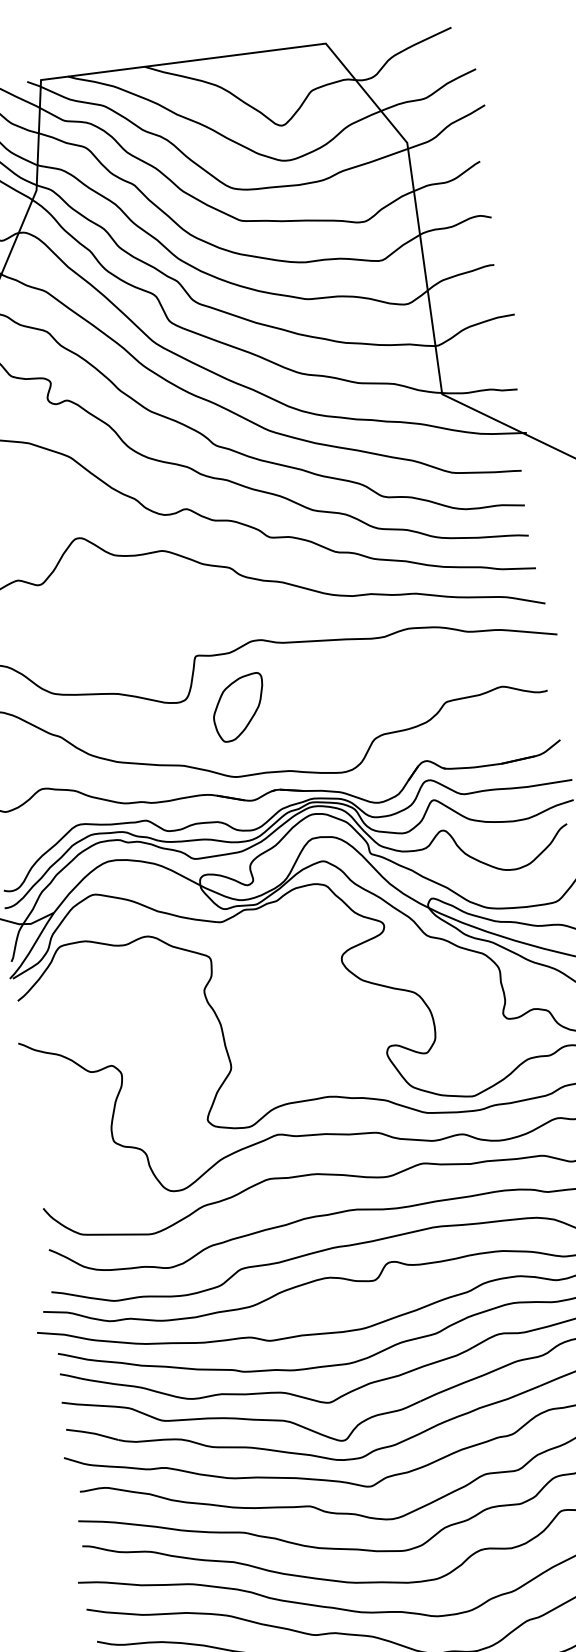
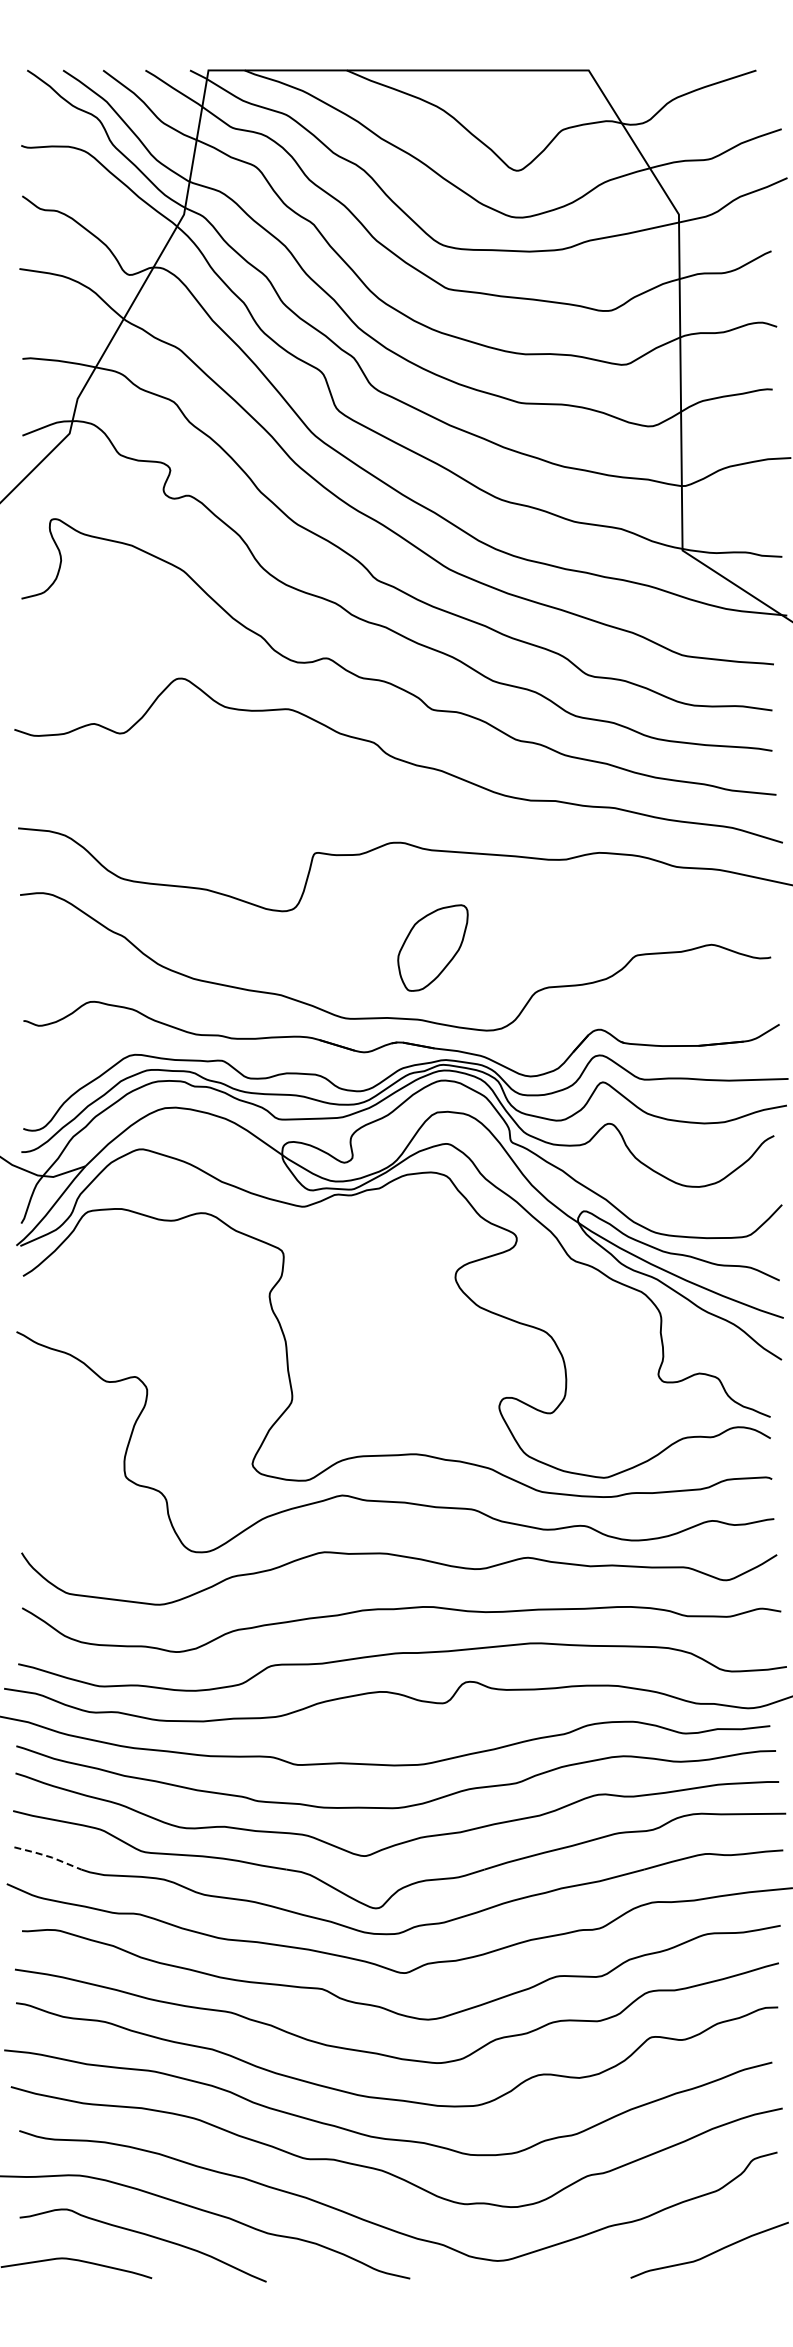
part: (238, 707) -> (432, 947), moved
line: (92, 1433) -> (48, 1856), solid -> dashed

